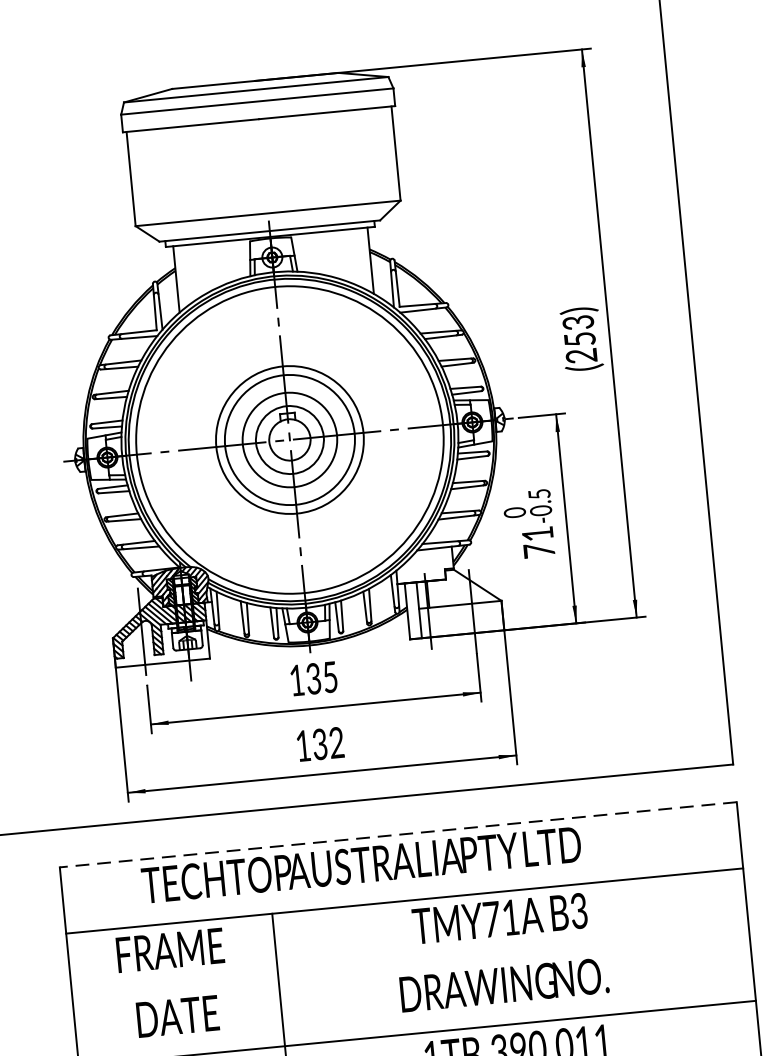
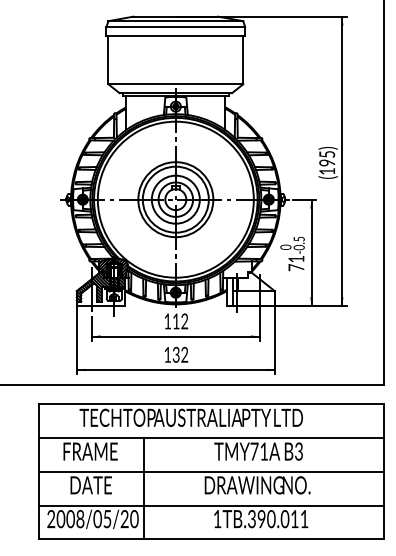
text: (580, 338) -> (327, 162), (253) -> (195)
text: (322, 678) -> (180, 321), 135 -> 112
line: (398, 835) -> (211, 404), dashed -> solid
line: (409, 966) -> (210, 471), added

